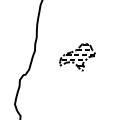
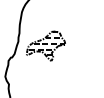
part: (76, 56) -> (45, 45), size x1.67

